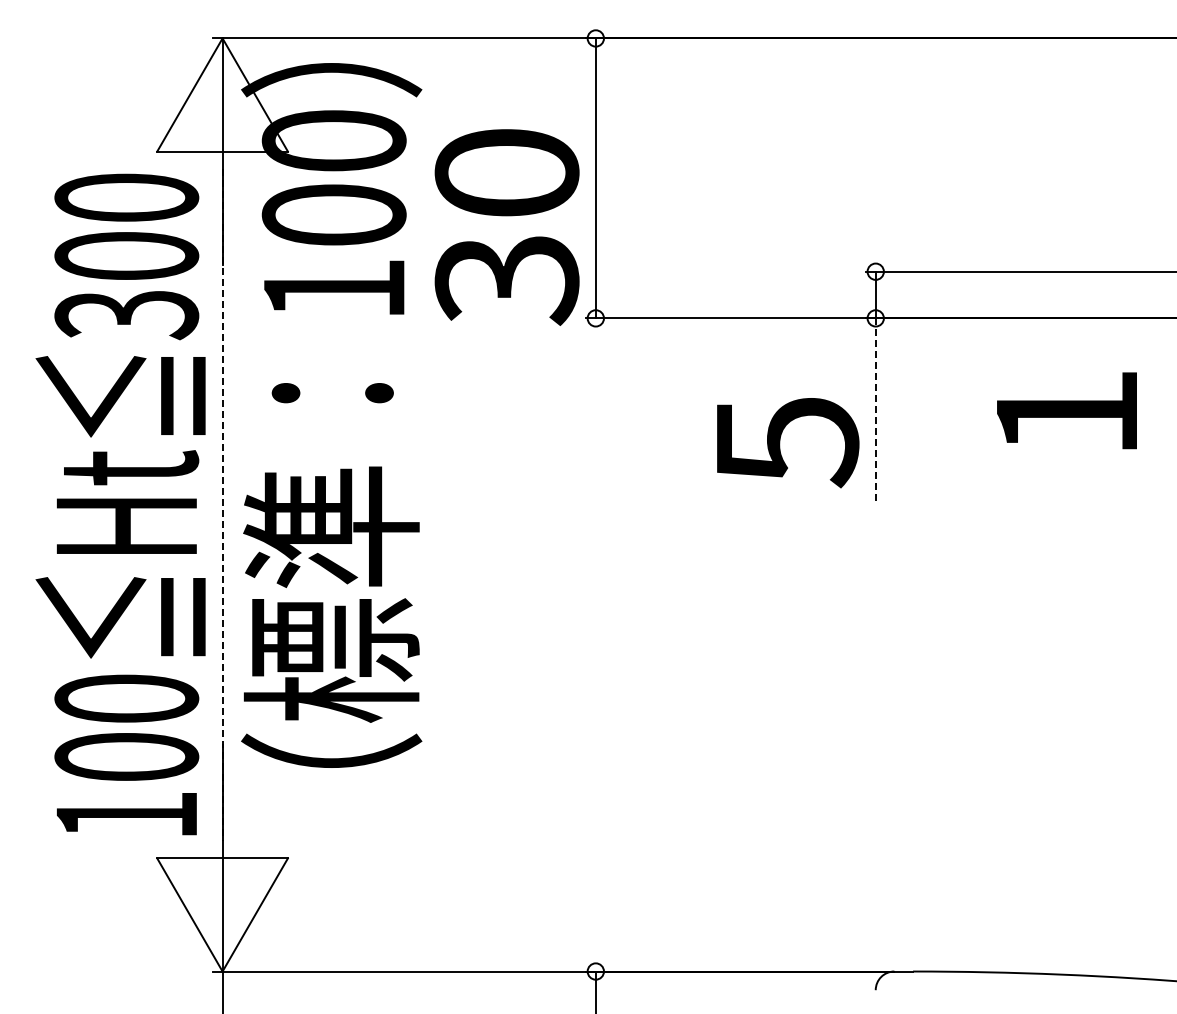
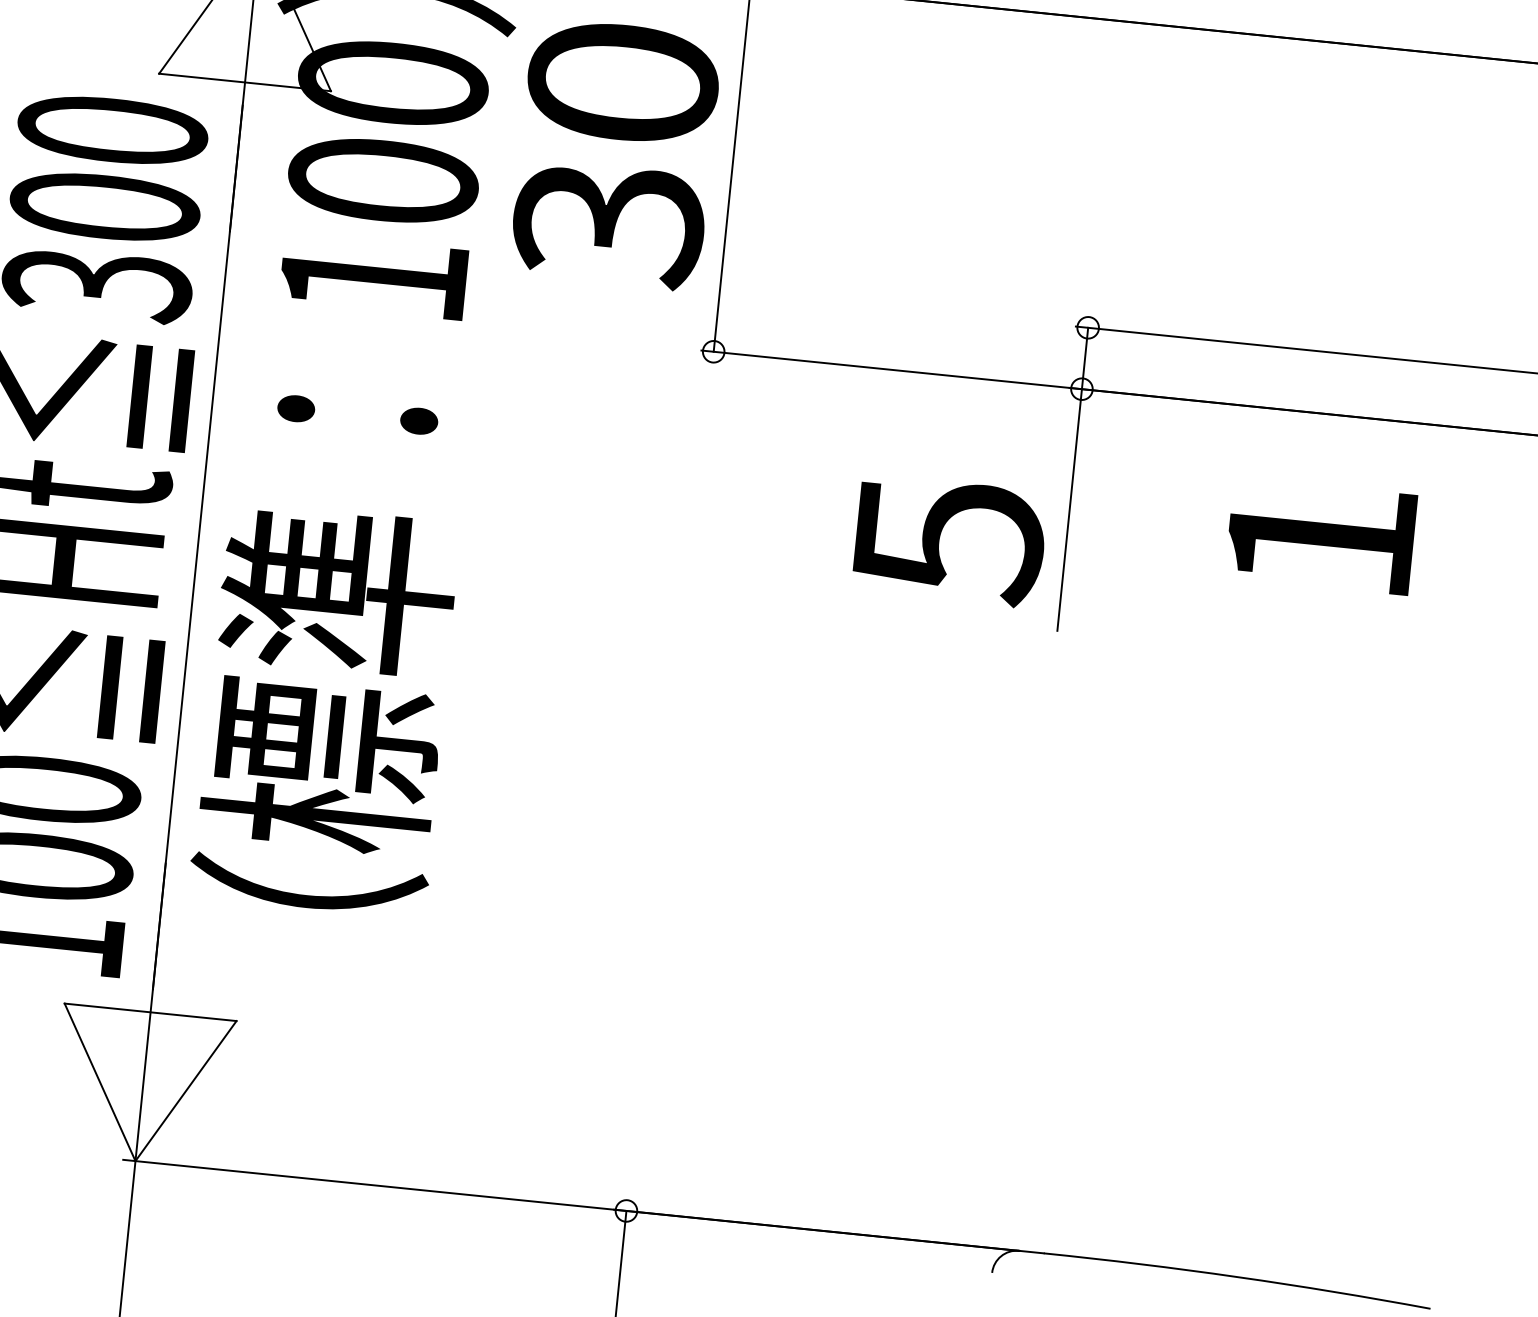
text: (506, 227) -> (615, 154), moved
line: (875, 410) -> (1069, 510), dashed -> solid
line: (222, 504) -> (197, 546), dashed -> solid

